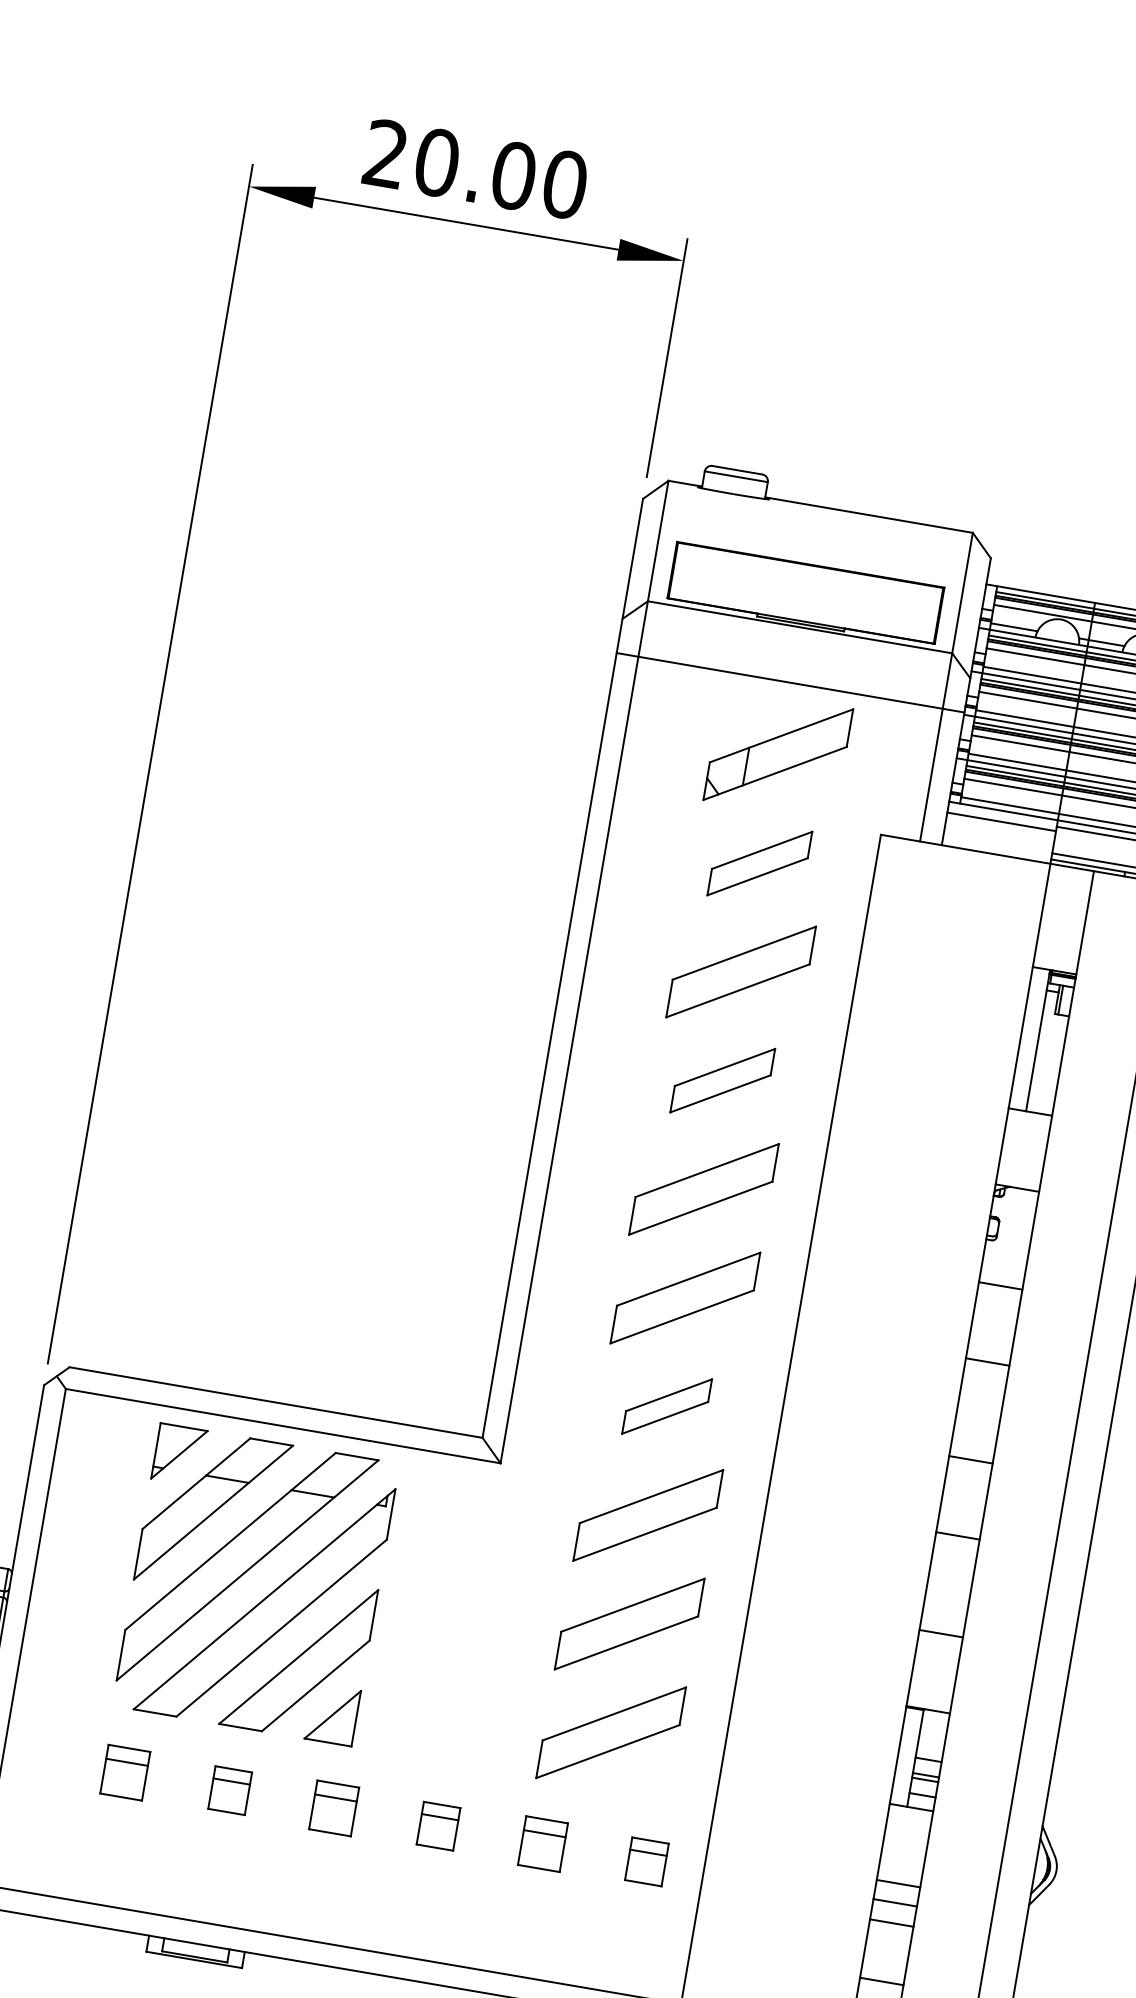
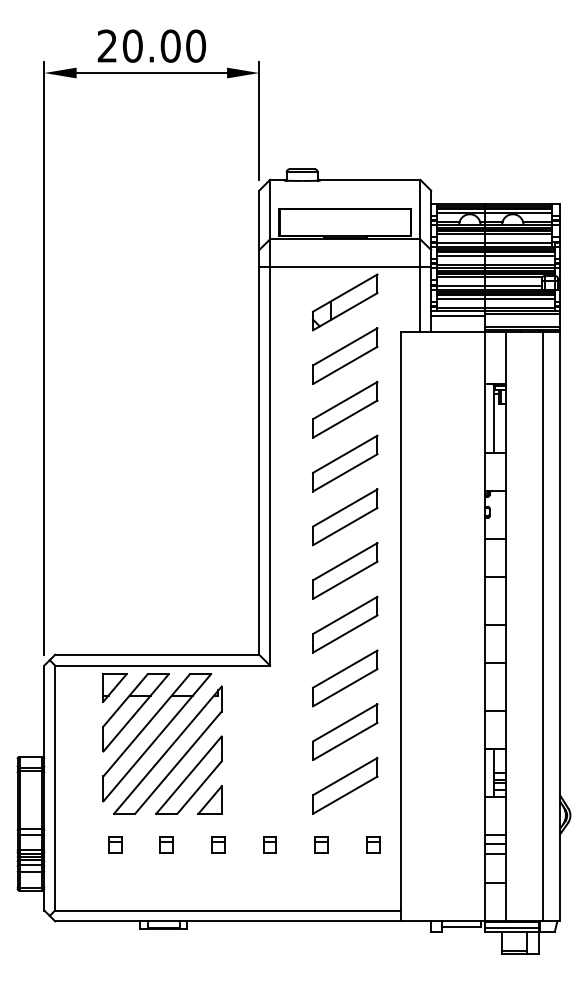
part: (760, 864) -> (345, 356), size x1.43
part: (723, 1080) -> (345, 463), size x1.43
part: (667, 1406) -> (345, 624), size x1.67
part: (126, 1771) -> (115, 844), size x0.62
part: (229, 1789) -> (166, 844), size x0.71
part: (334, 1807) -> (218, 844), size x0.62
part: (437, 1825) -> (269, 844), size x0.71
part: (542, 1843) -> (321, 844), size x0.62
part: (648, 1861) -> (373, 844), size x0.71

